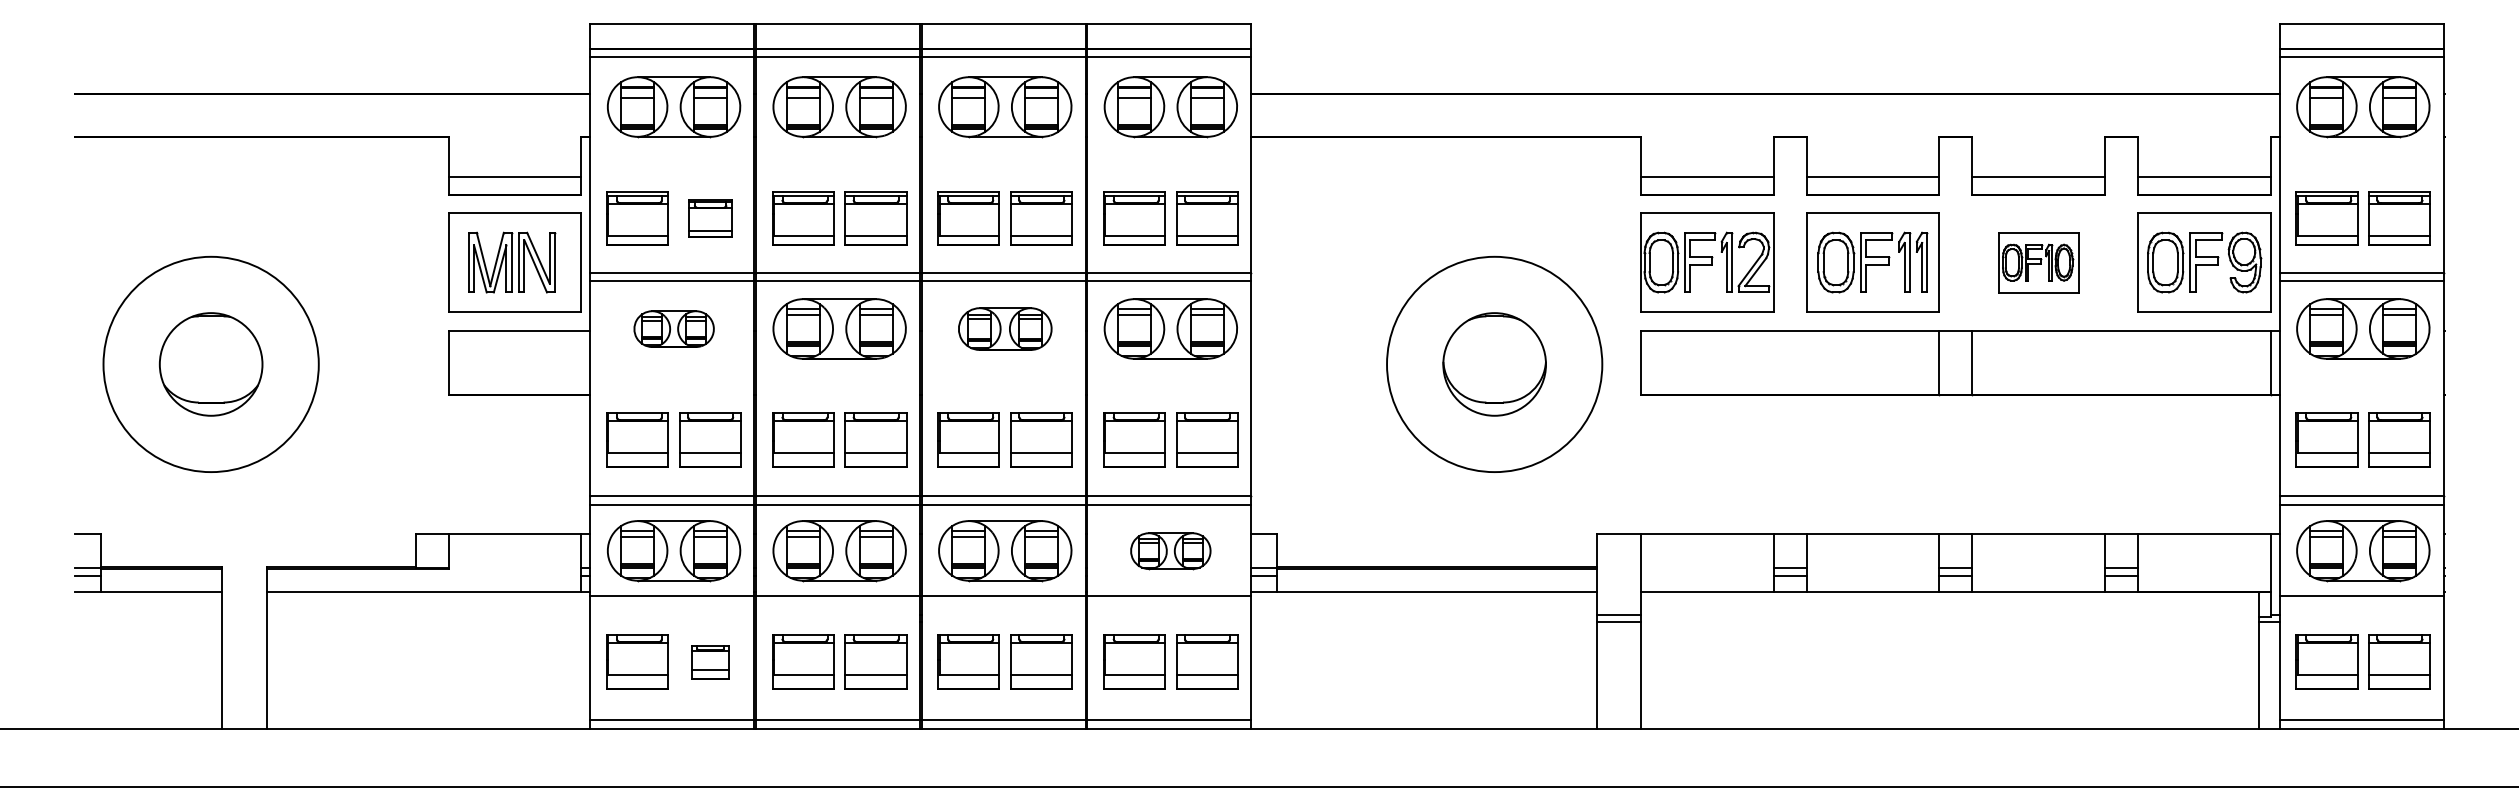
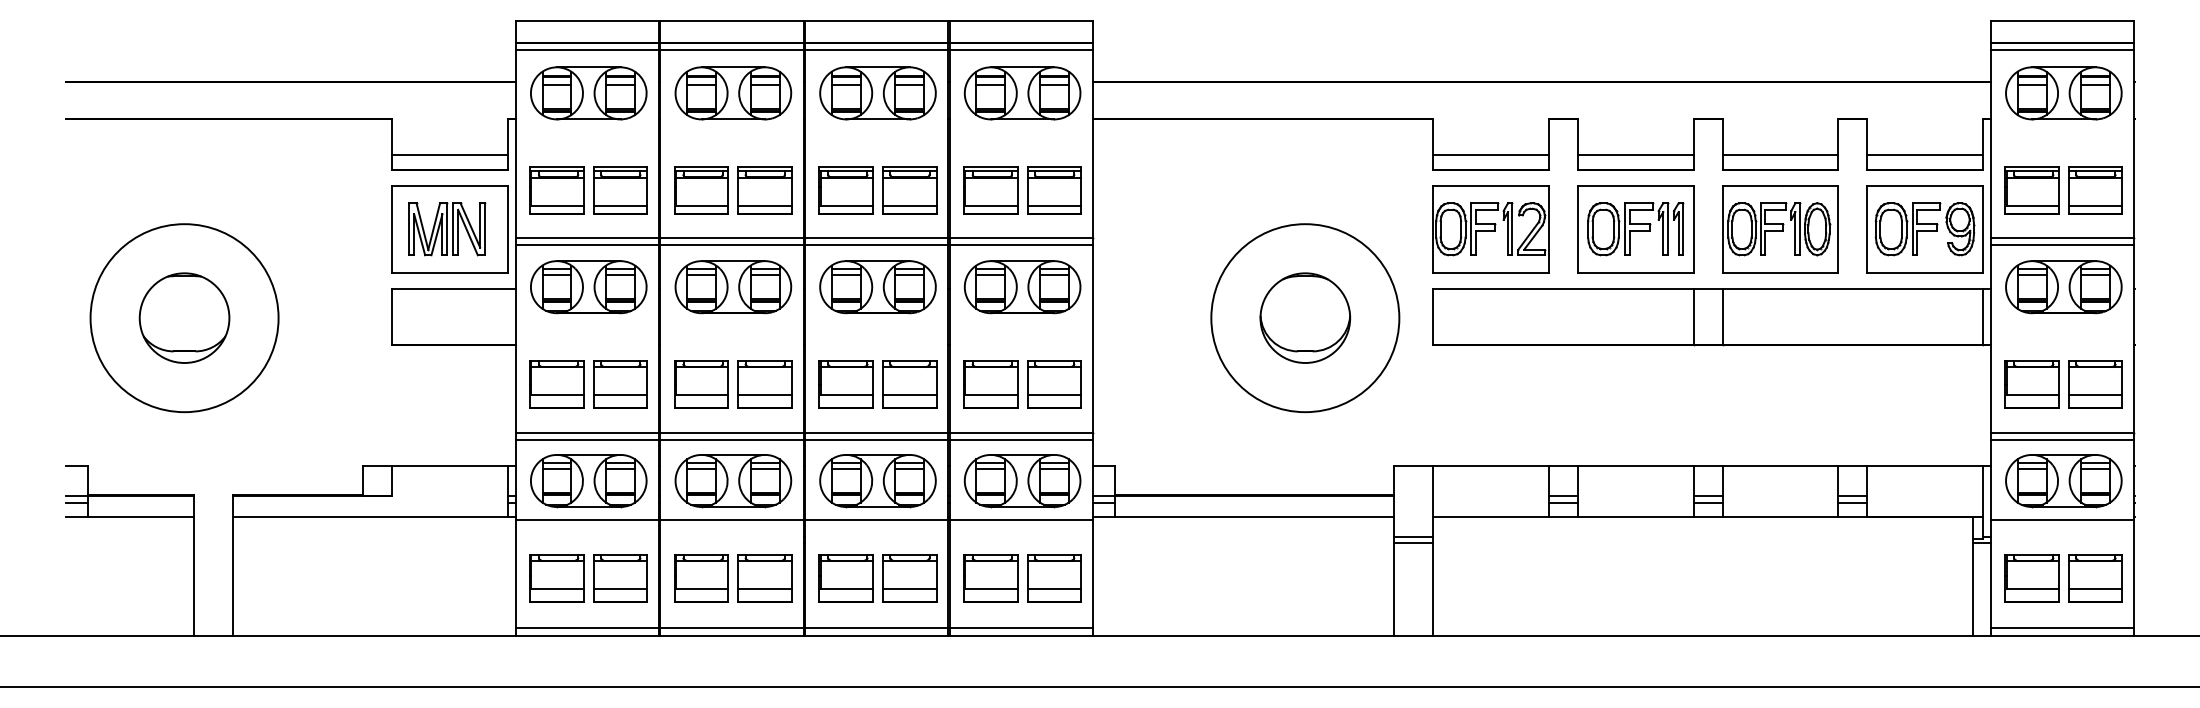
part: (710, 218) -> (620, 190), size x1.43
part: (2038, 262) -> (1780, 229), size x1.67
part: (673, 329) -> (588, 287), size x1.67
part: (1004, 329) -> (877, 287), size x1.43
part: (1170, 551) -> (1022, 481), size x1.67
part: (710, 662) -> (620, 578), size x1.67

